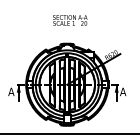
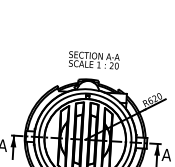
text: (70, 20) -> (94, 60), moved

